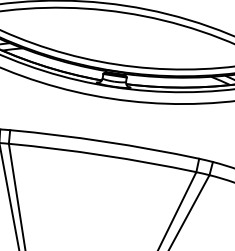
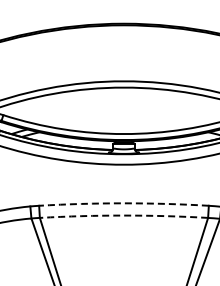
arc: (105, 142) -> (124, 203), solid -> dashed
arc: (102, 155) -> (123, 215), solid -> dashed

